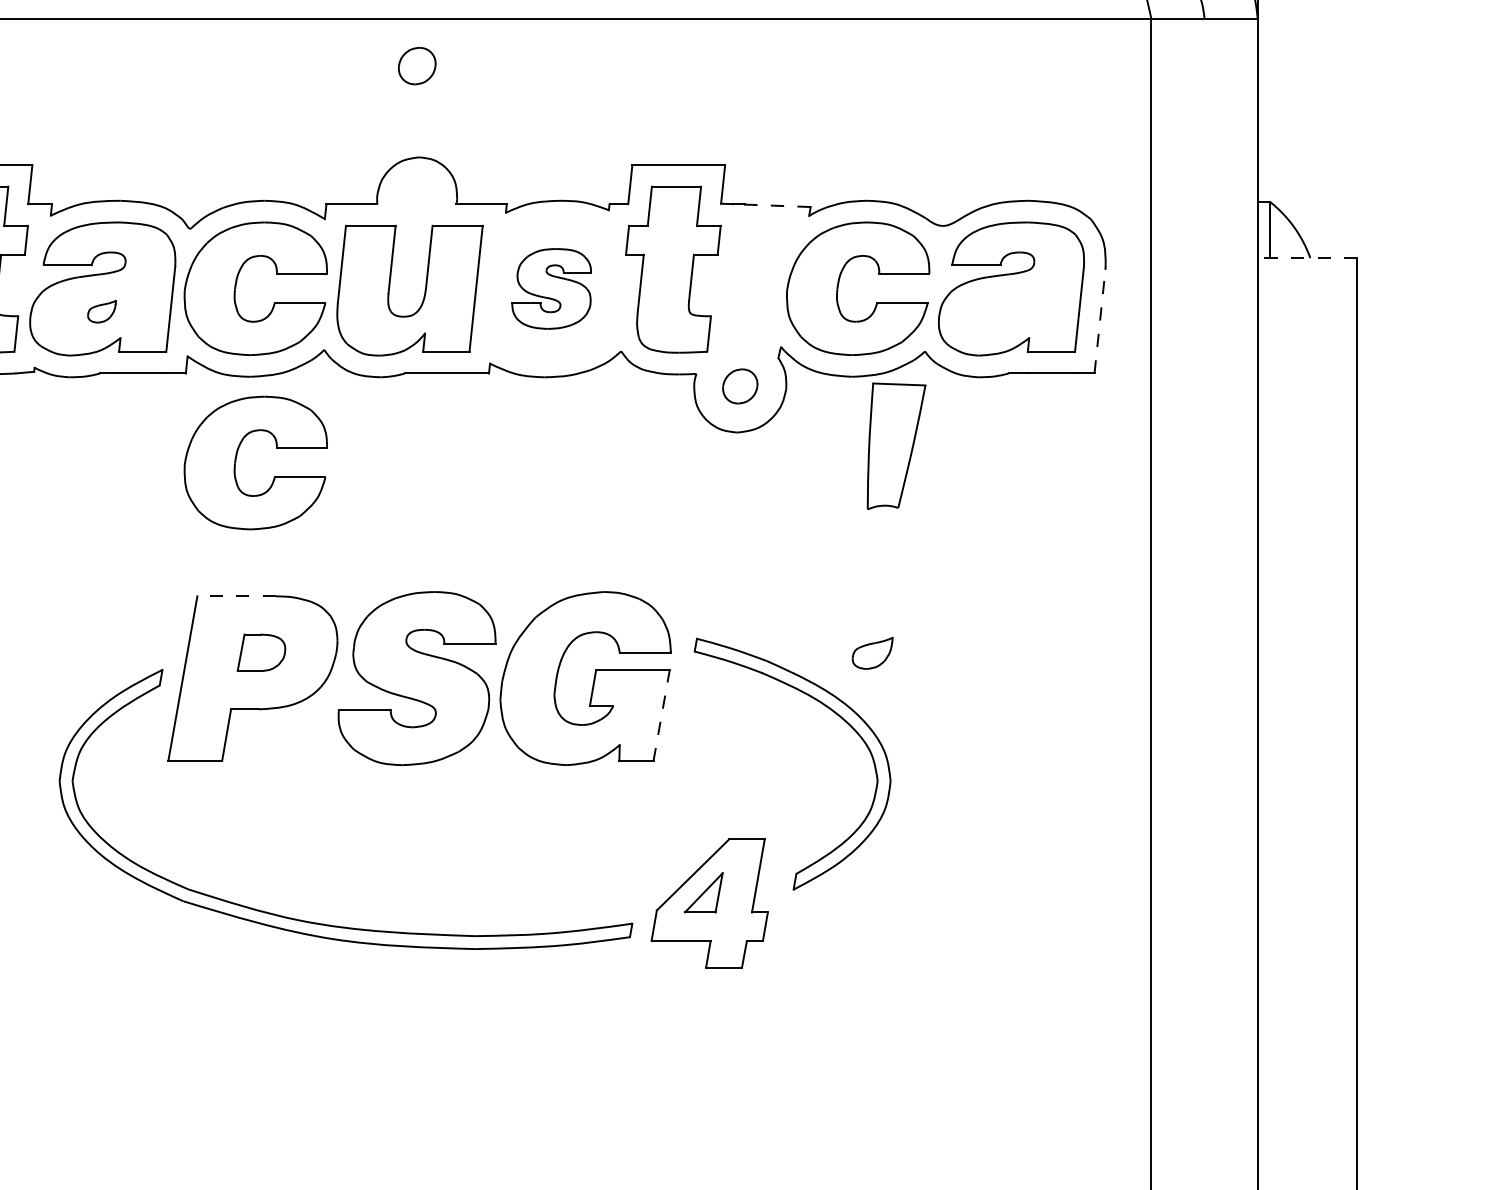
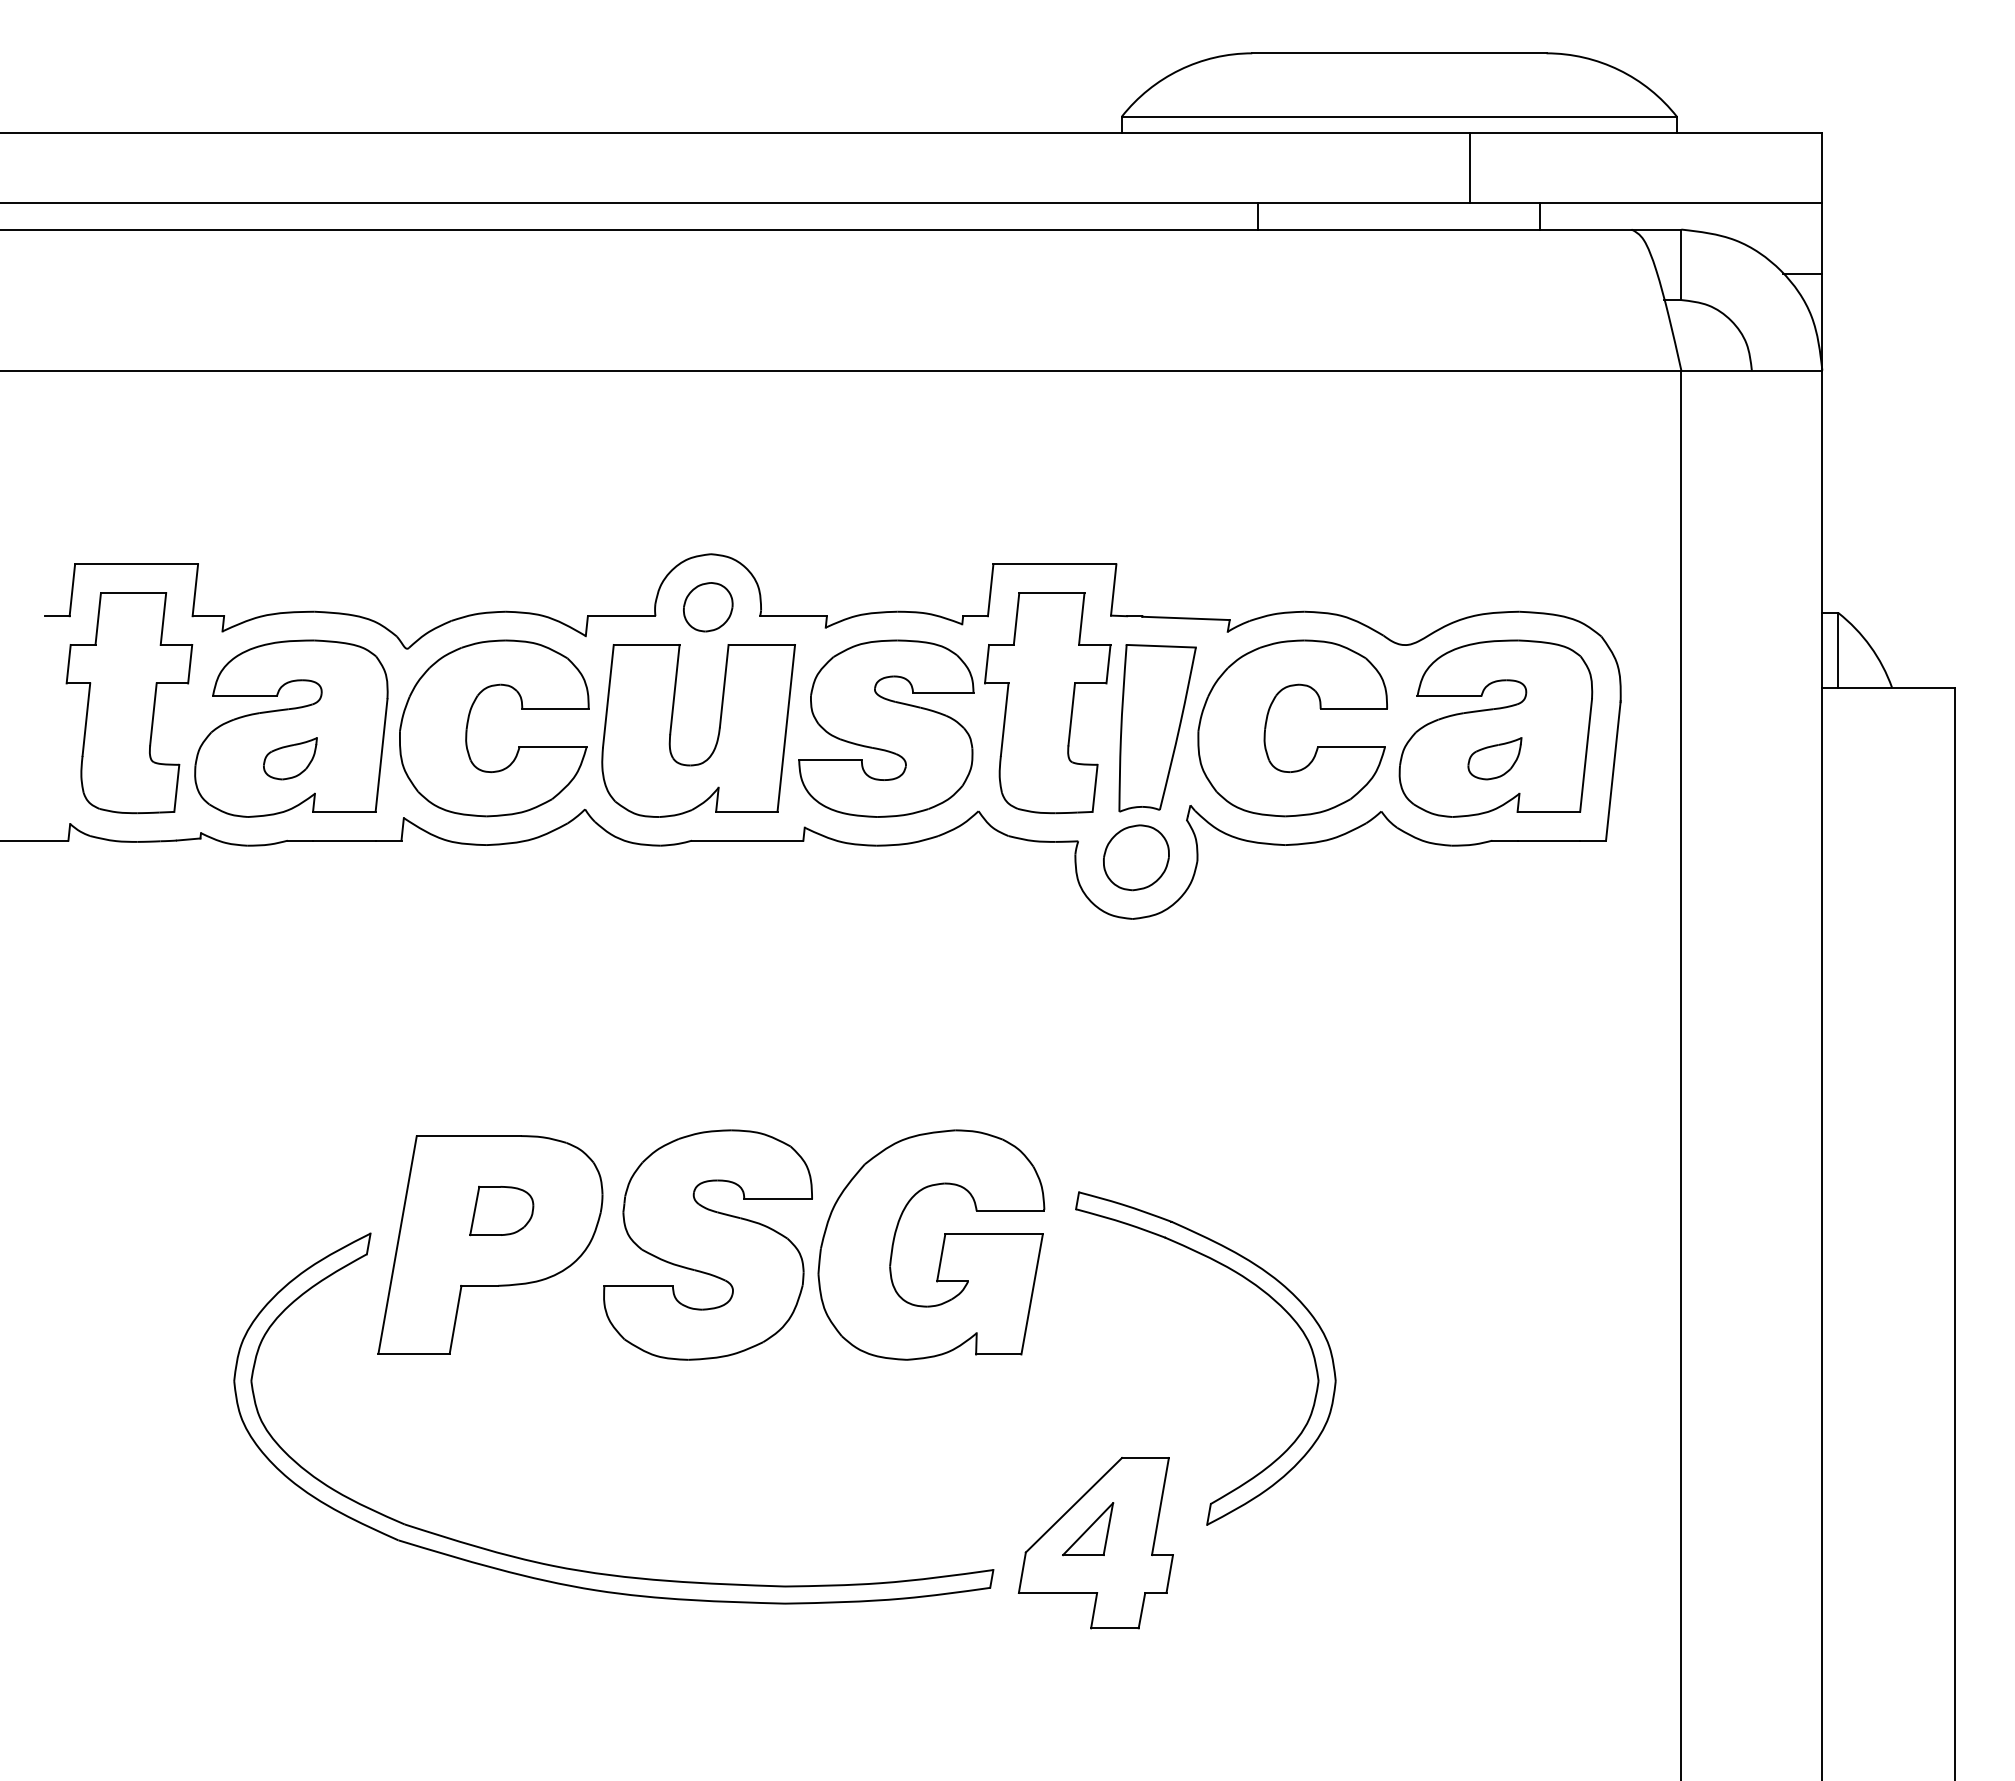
part: (417, 66) -> (708, 607), moved
line: (778, 205) -> (1186, 618), dashed -> solid
line: (1306, 257) -> (1887, 687), dashed -> solid
part: (551, 288) -> (886, 728), size x1.67
part: (102, 311) -> (290, 758), size x1.43
line: (1100, 321) -> (1613, 771), dashed -> solid
part: (740, 386) -> (1136, 857), size x1.43
part: (896, 446) -> (1157, 728), moved
part: (236, 460) -> (468, 956), removed
line: (236, 596) -> (468, 1136), dashed -> solid
part: (872, 653) -> (1494, 758), moved
line: (661, 715) -> (1032, 1293), dashed -> solid

